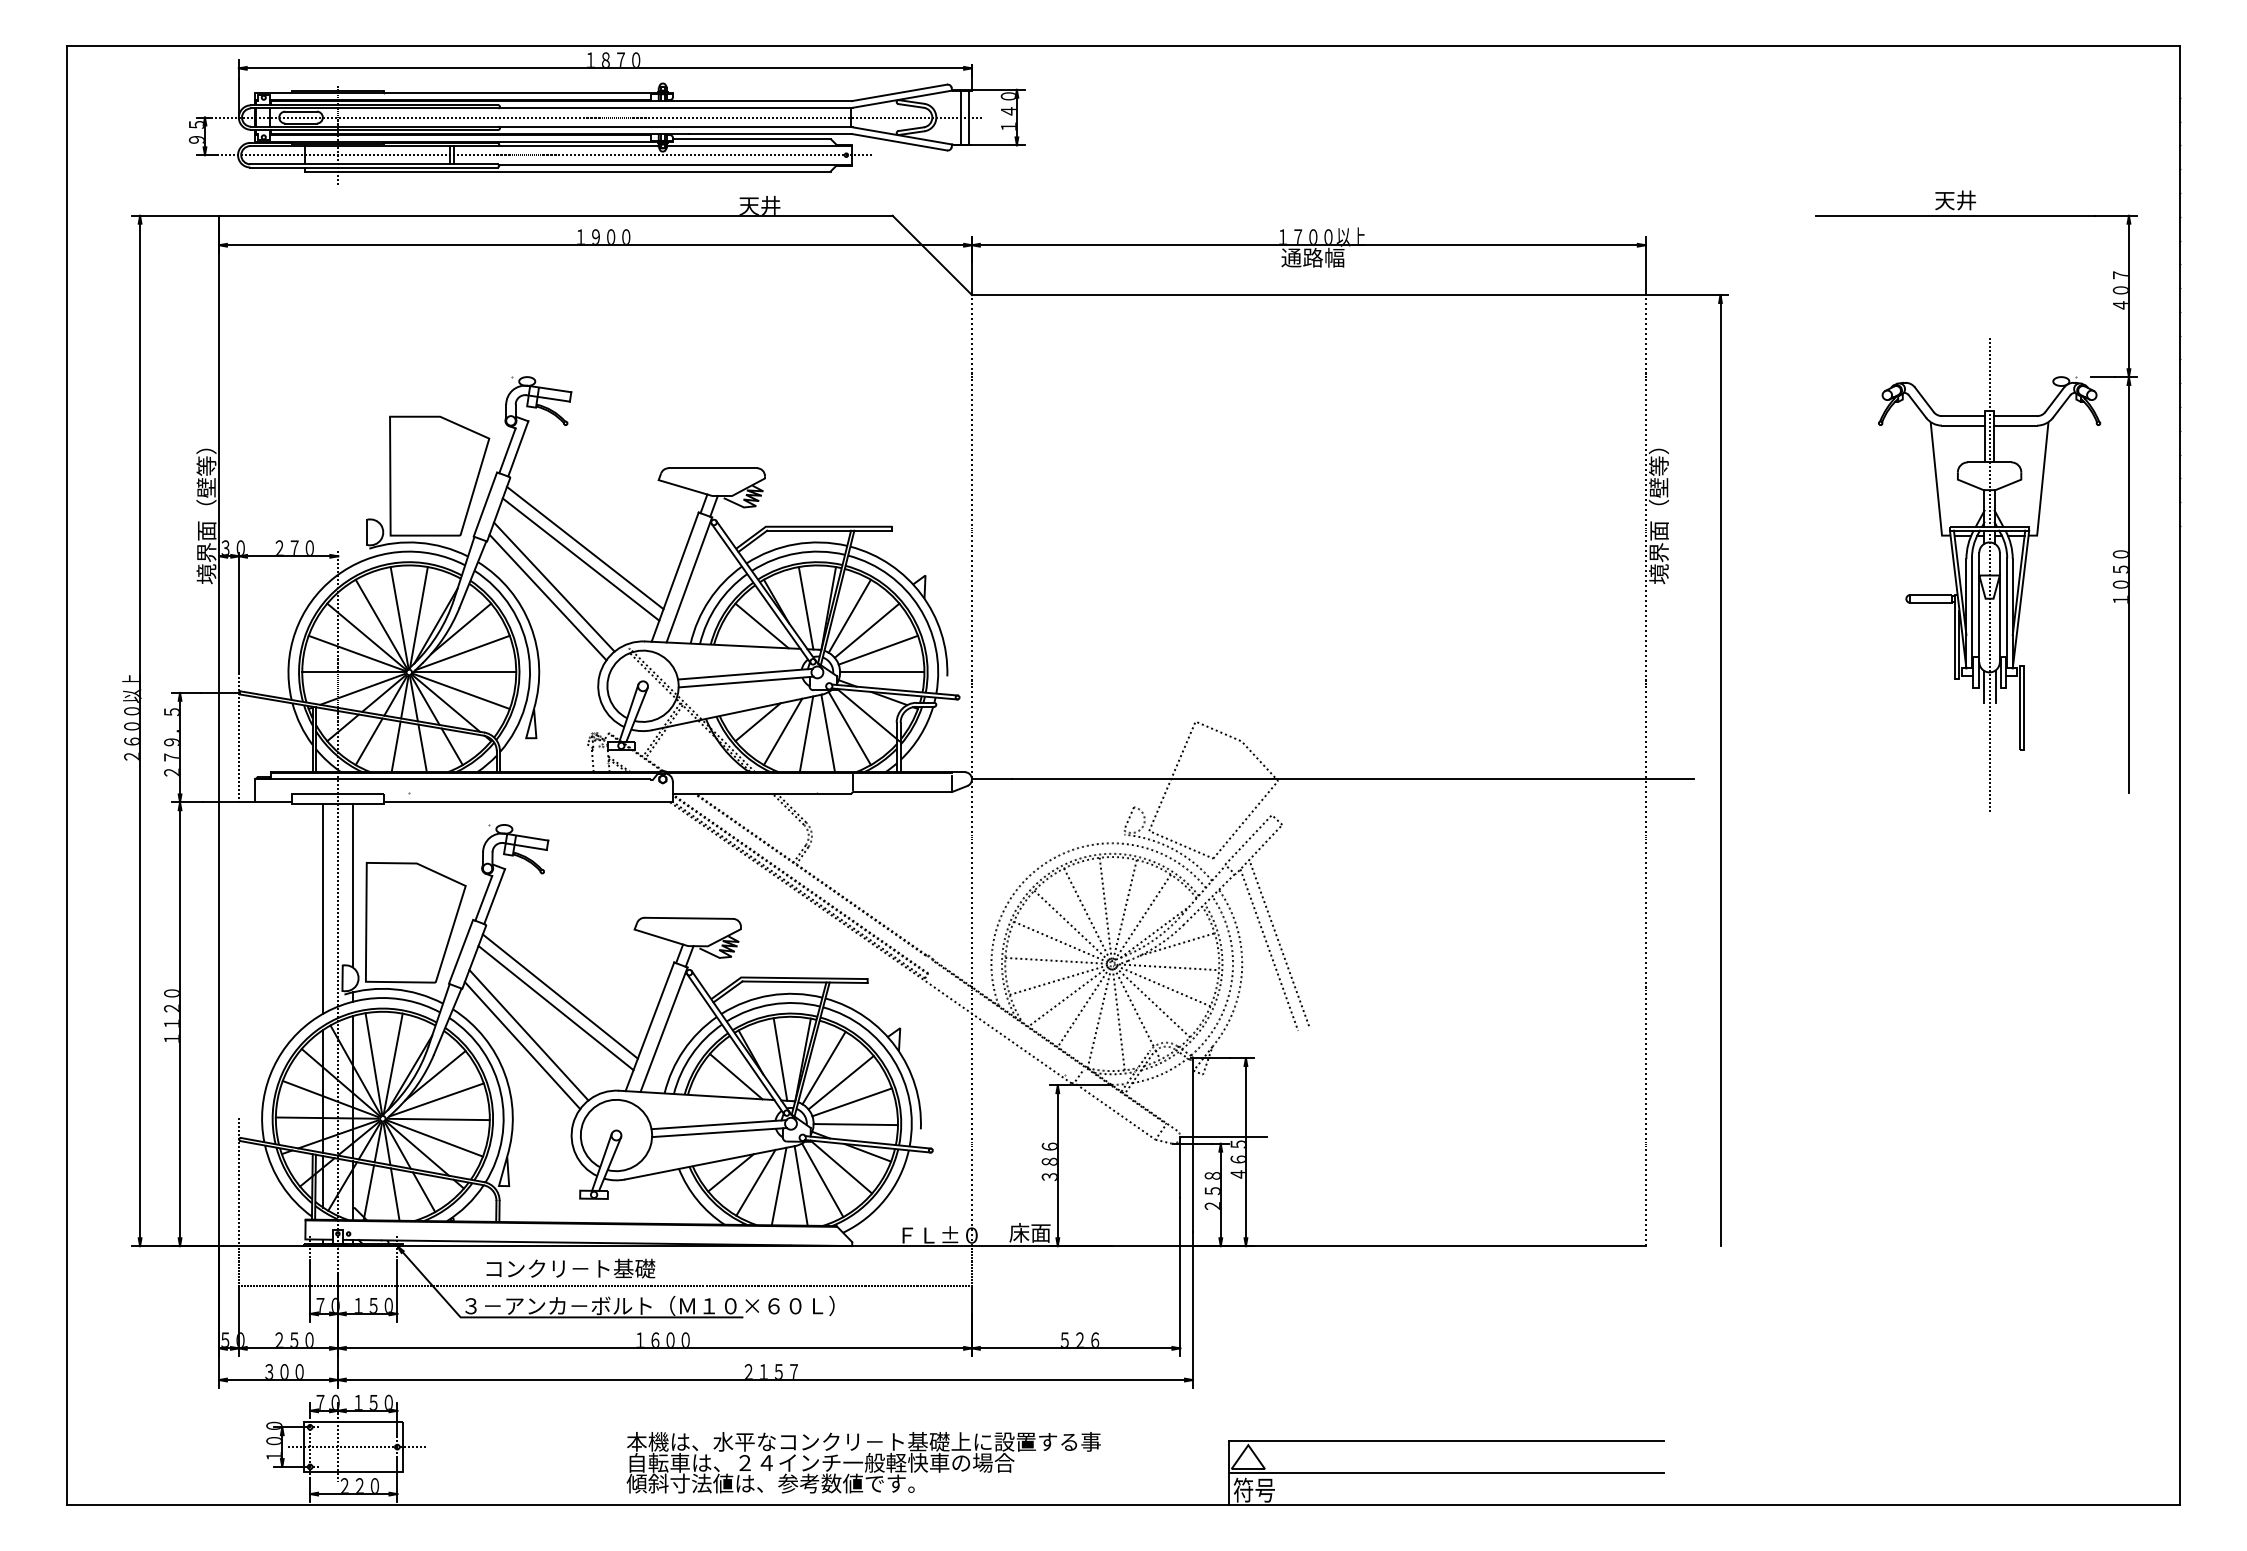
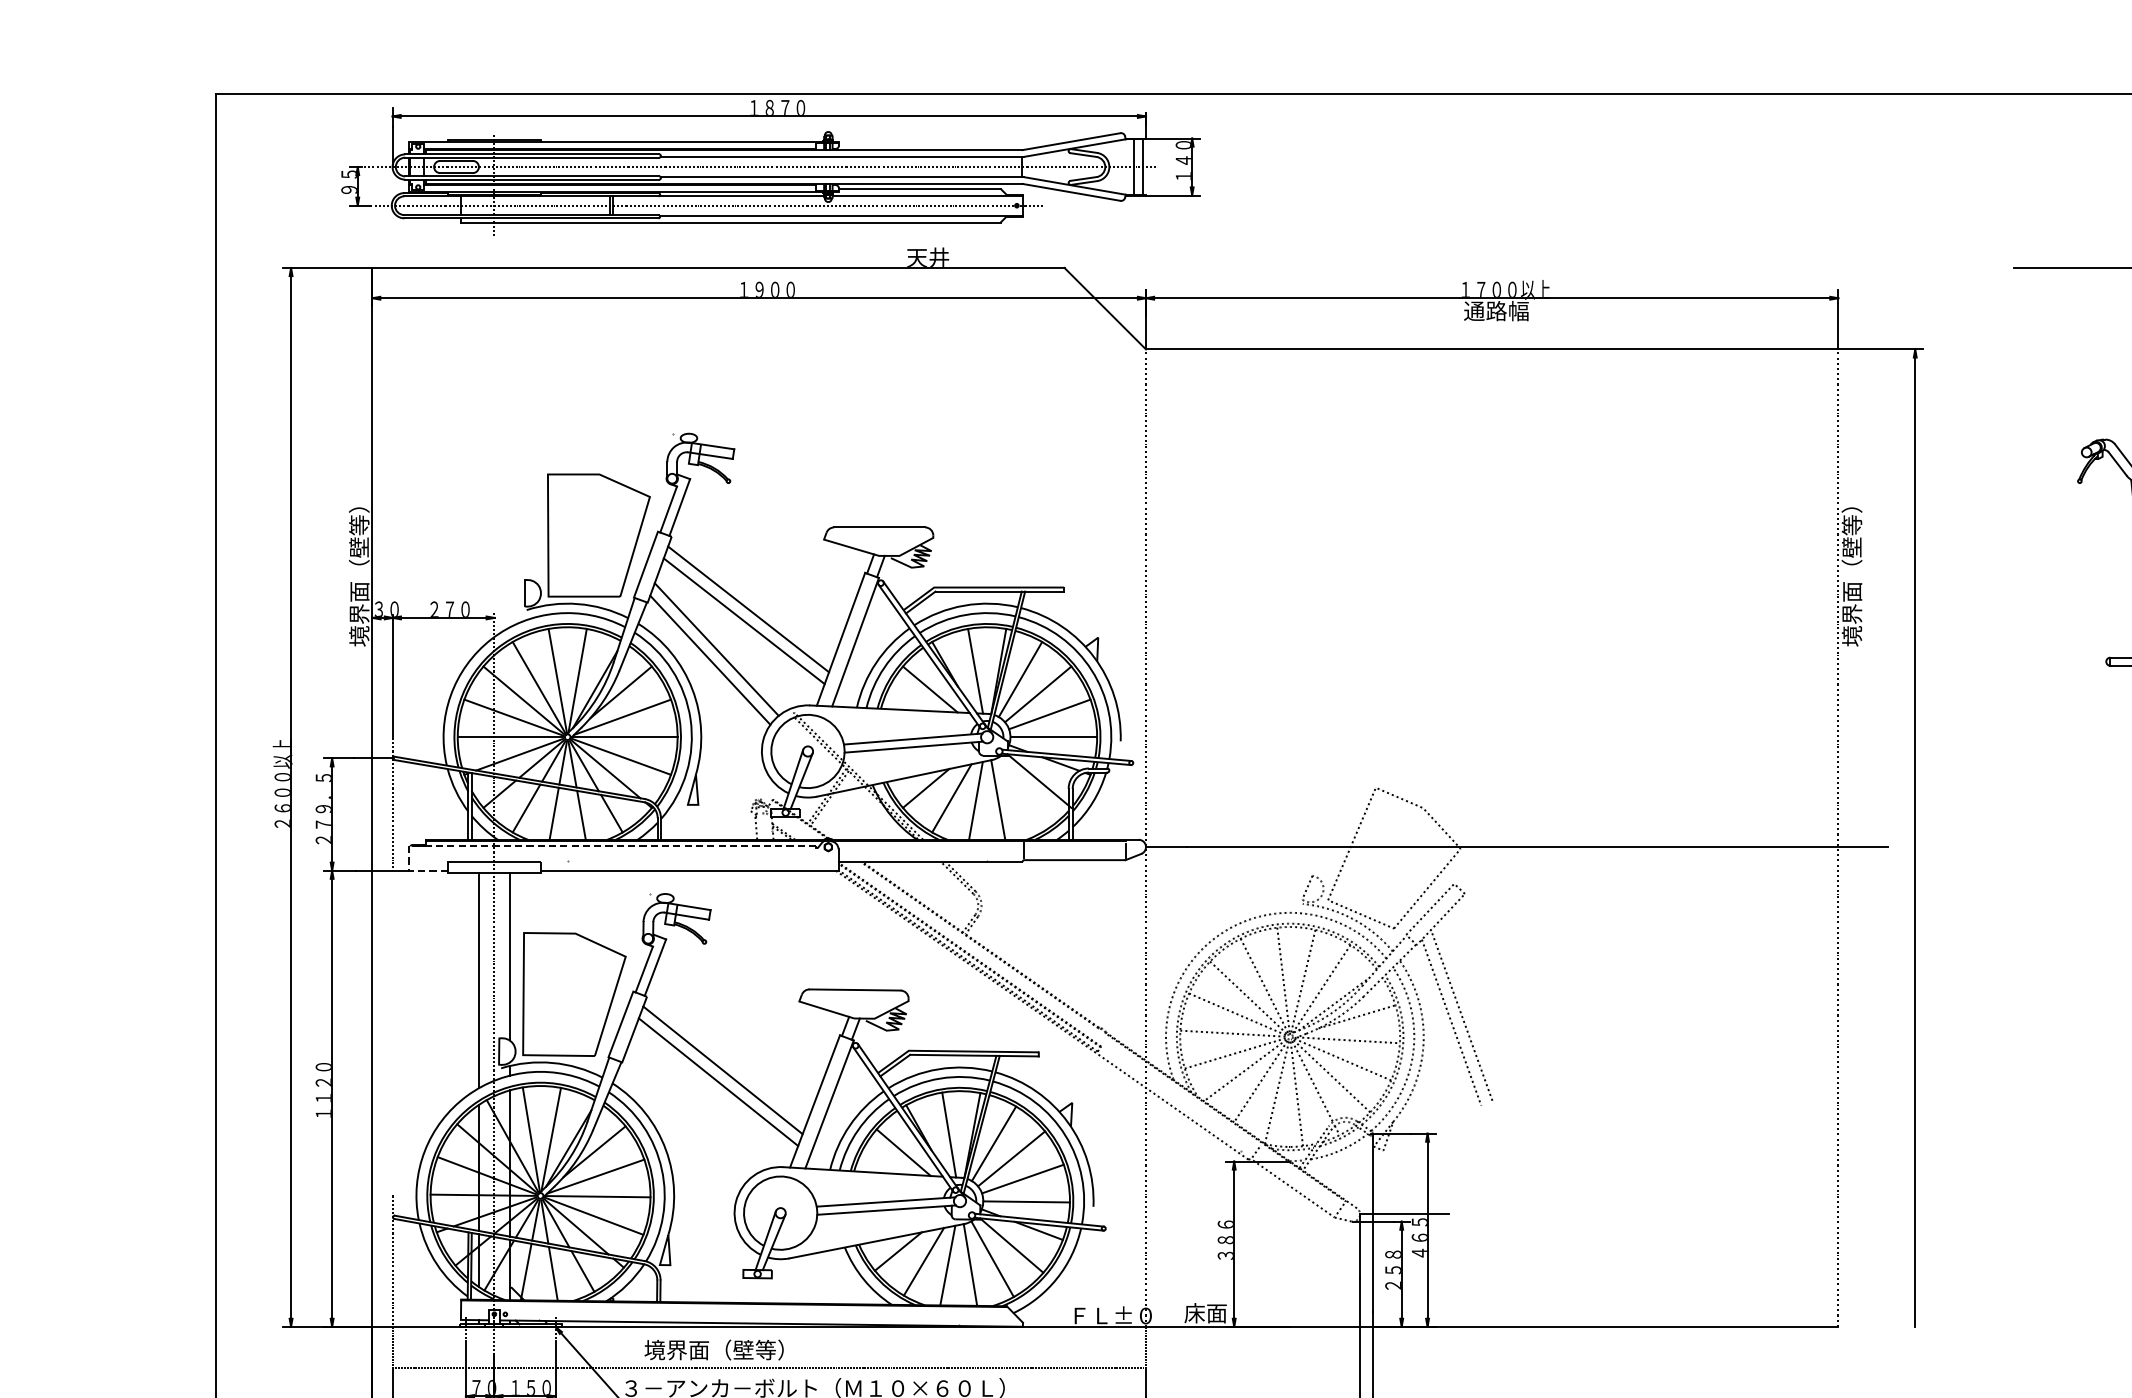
line: (849, 728) -> (1020, 794), removed
line: (420, 778) -> (579, 846), solid -> dashed
line: (528, 1035) -> (690, 1110), removed
line: (522, 1045) -> (684, 1120), removed
text: (569, 1268) -> (732, 1349), コンクリ－ト基礎 -> 境界面（壁等）

